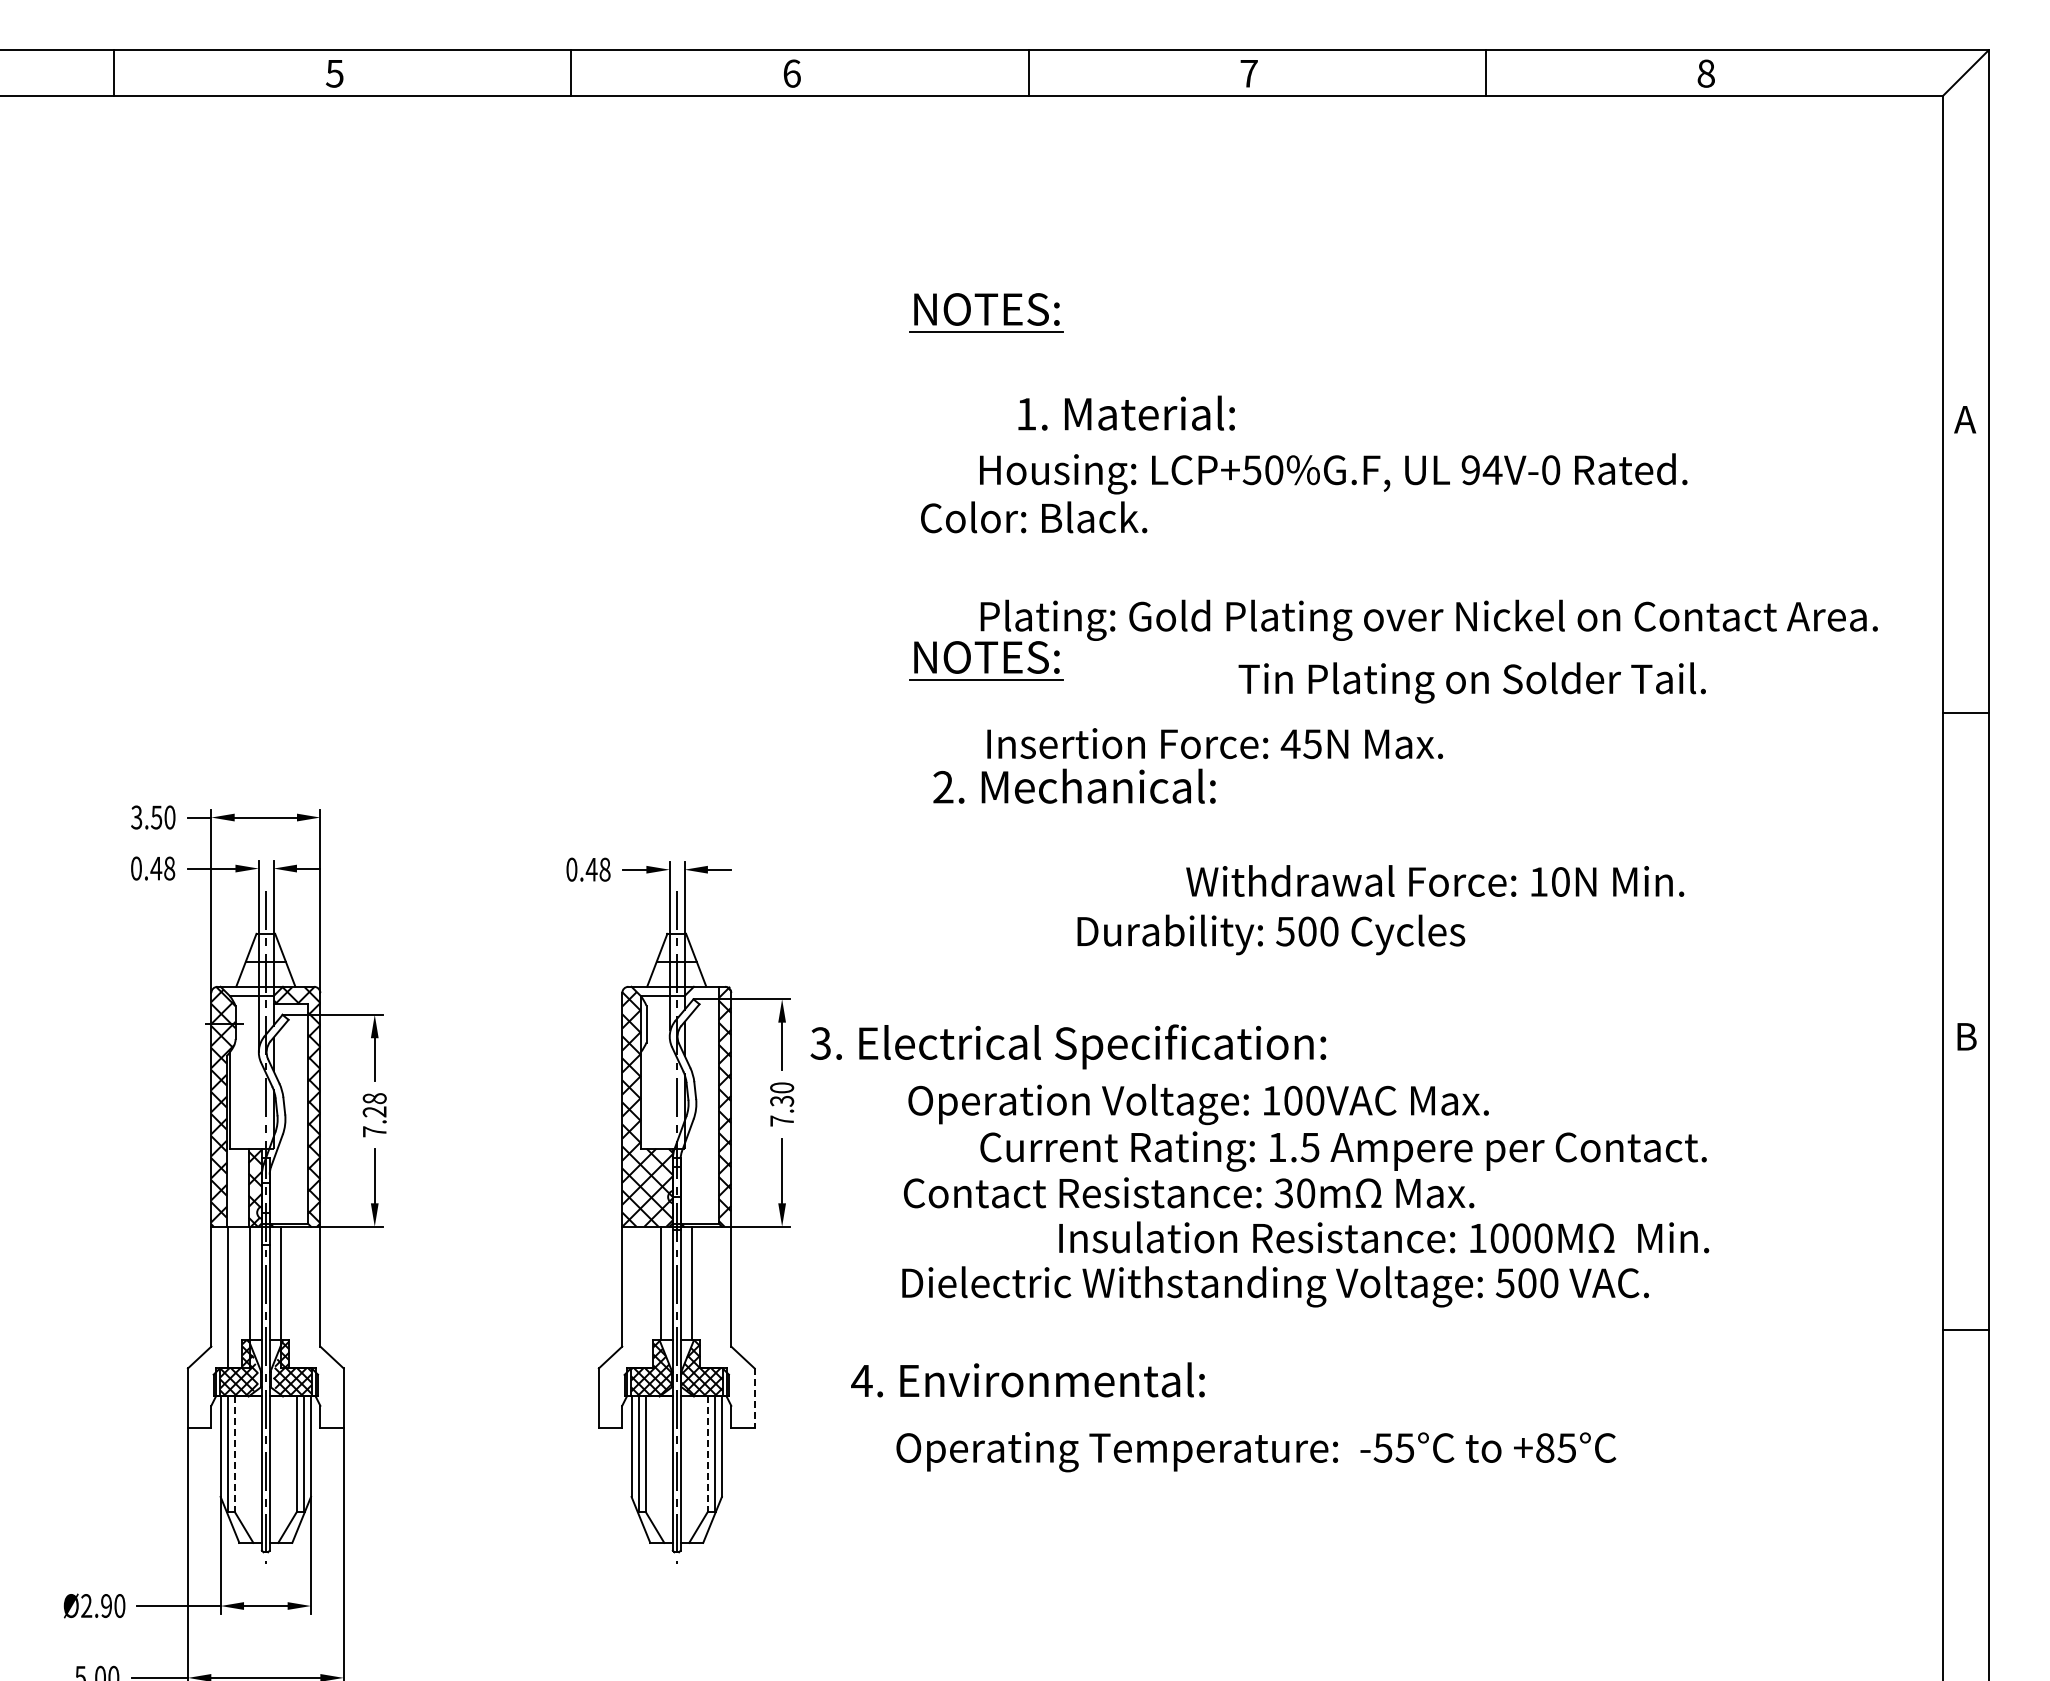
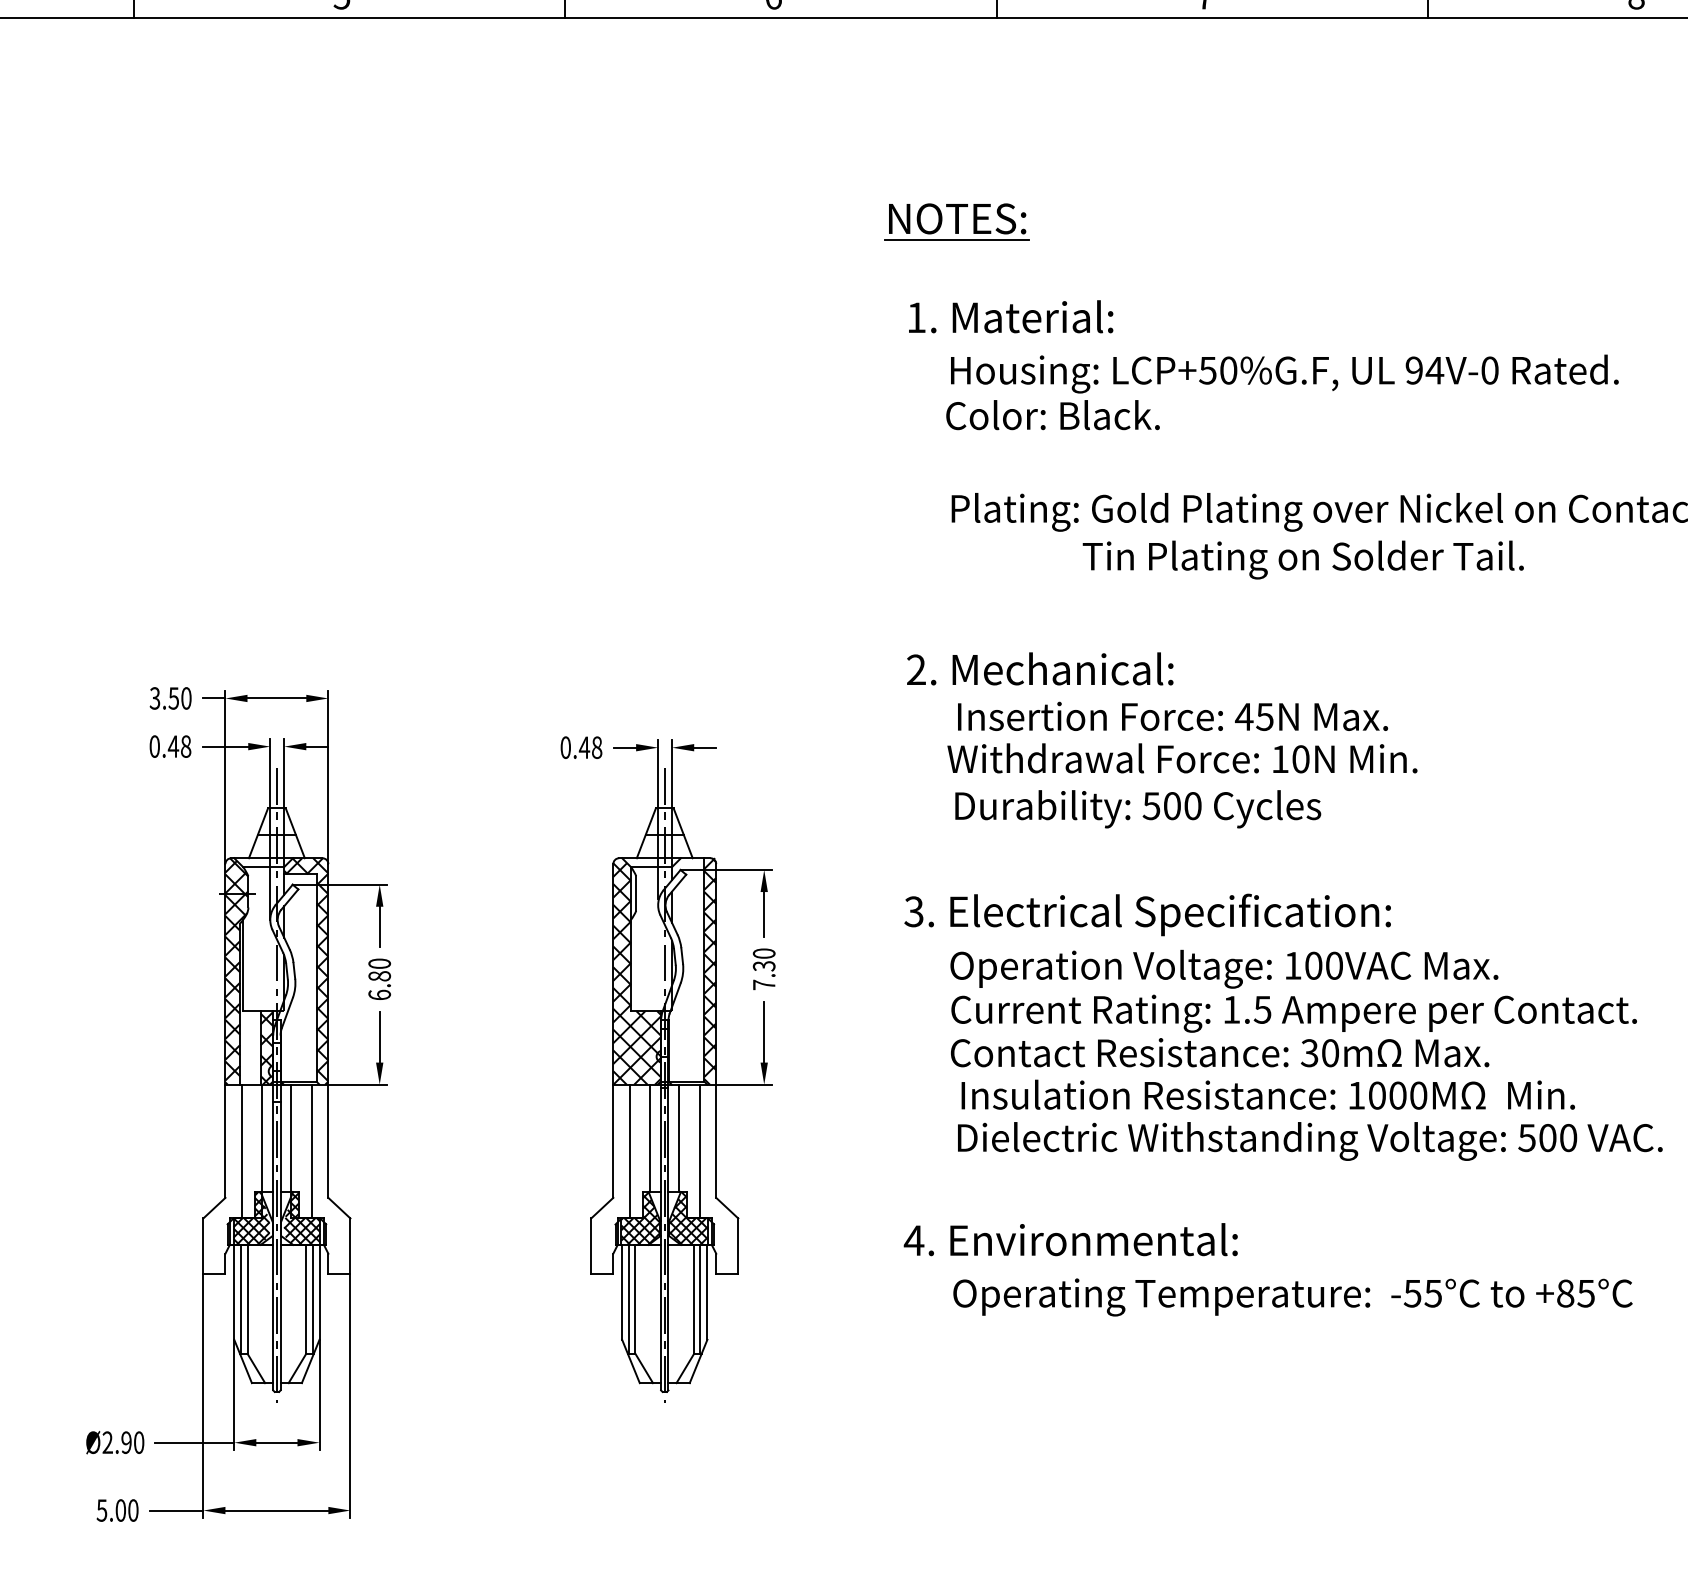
text: (1126, 412) -> (1010, 316), moved
text: (1034, 517) -> (1053, 415), moved
part: (986, 660) -> (957, 550), removed
text: (1471, 682) -> (1302, 559), moved
text: (1215, 743) -> (1173, 716), moved
text: (1435, 880) -> (1182, 757), moved
text: (1271, 934) -> (1138, 808), moved
text: (1068, 1046) -> (1147, 914), moved
text: (1198, 1104) -> (1224, 969), moved
text: (374, 1115) -> (379, 979), 7.28 -> 6.80
text: (1189, 1192) -> (1220, 1052), moved
text: (1384, 1237) -> (1268, 1094), moved
text: (1275, 1286) -> (1310, 1141), moved
line: (303, 1297) -> (312, 1151), added
line: (639, 1297) -> (629, 1151), added
line: (714, 1297) -> (700, 1151), added
text: (1027, 1379) -> (1070, 1239), moved
line: (754, 1398) -> (738, 1246), dashed -> solid
text: (1256, 1452) -> (1293, 1297), moved
line: (234, 1454) -> (247, 1299), dashed -> solid
line: (707, 1454) -> (693, 1299), dashed -> solid

